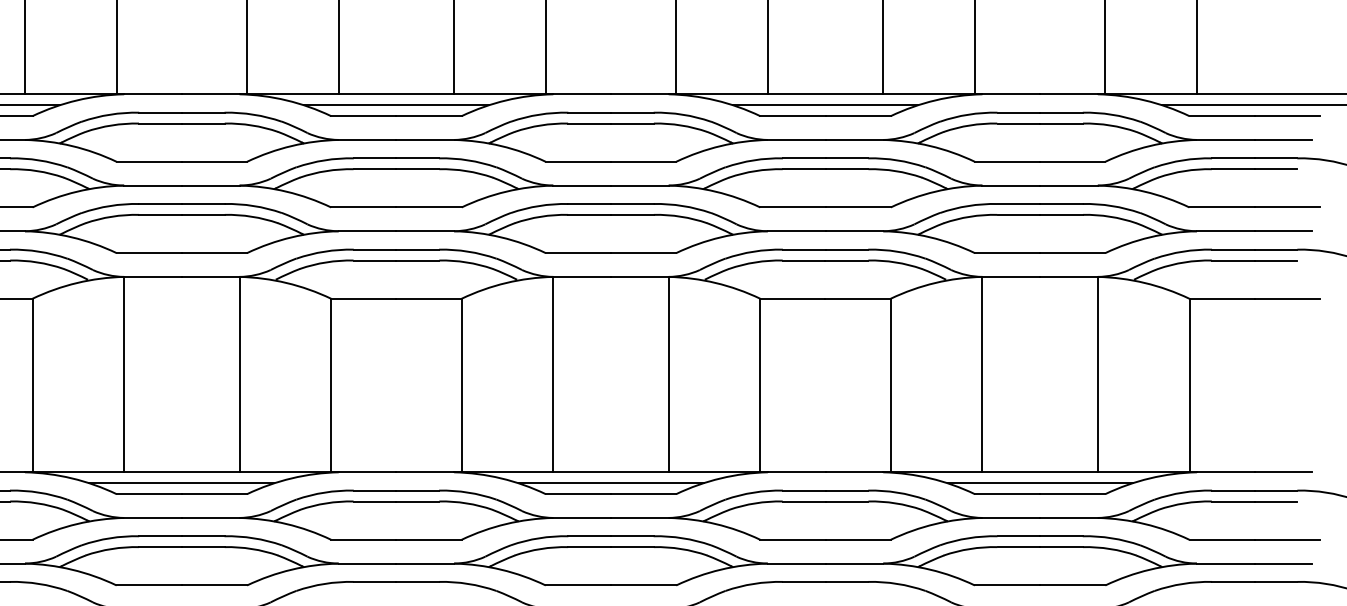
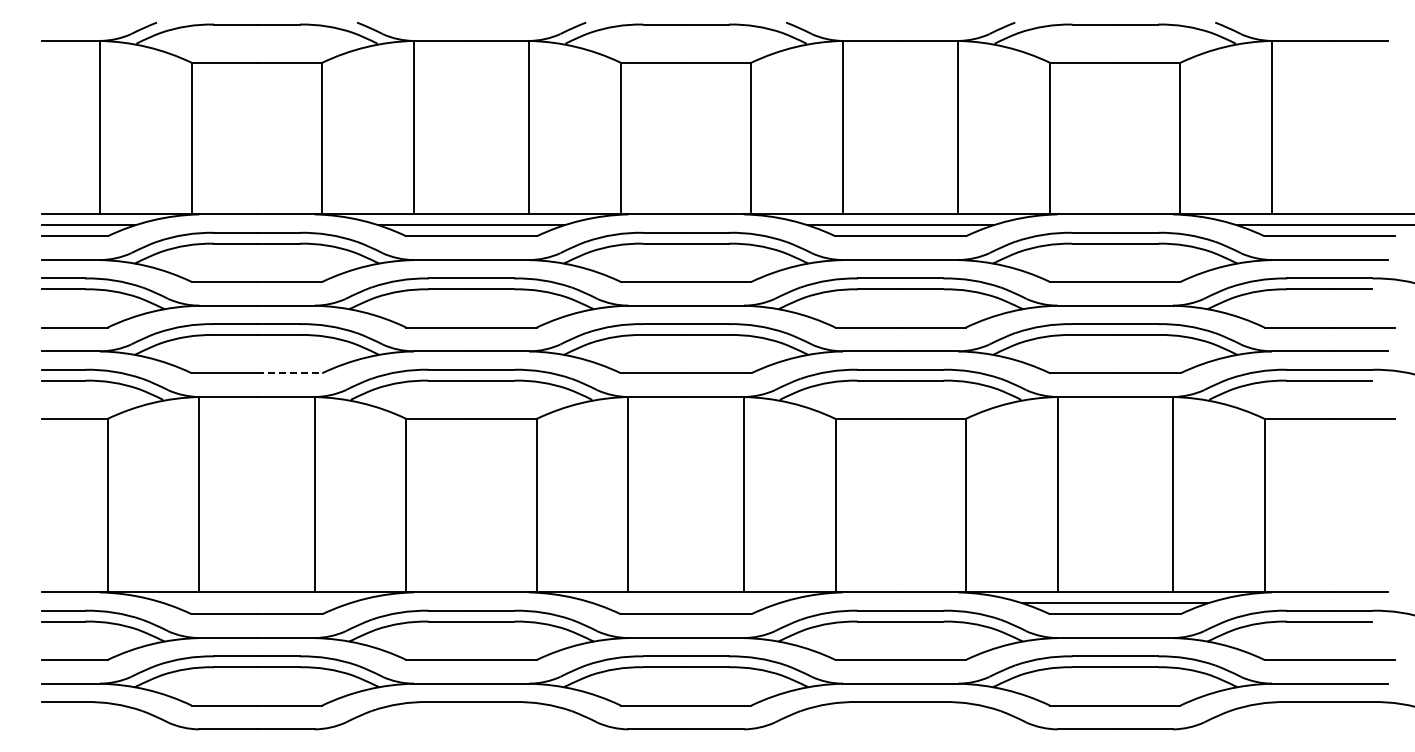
line: (214, 253) -> (289, 373), solid -> dashed
line: (181, 483) -> (256, 603), removed
line: (610, 483) -> (685, 603), removed

